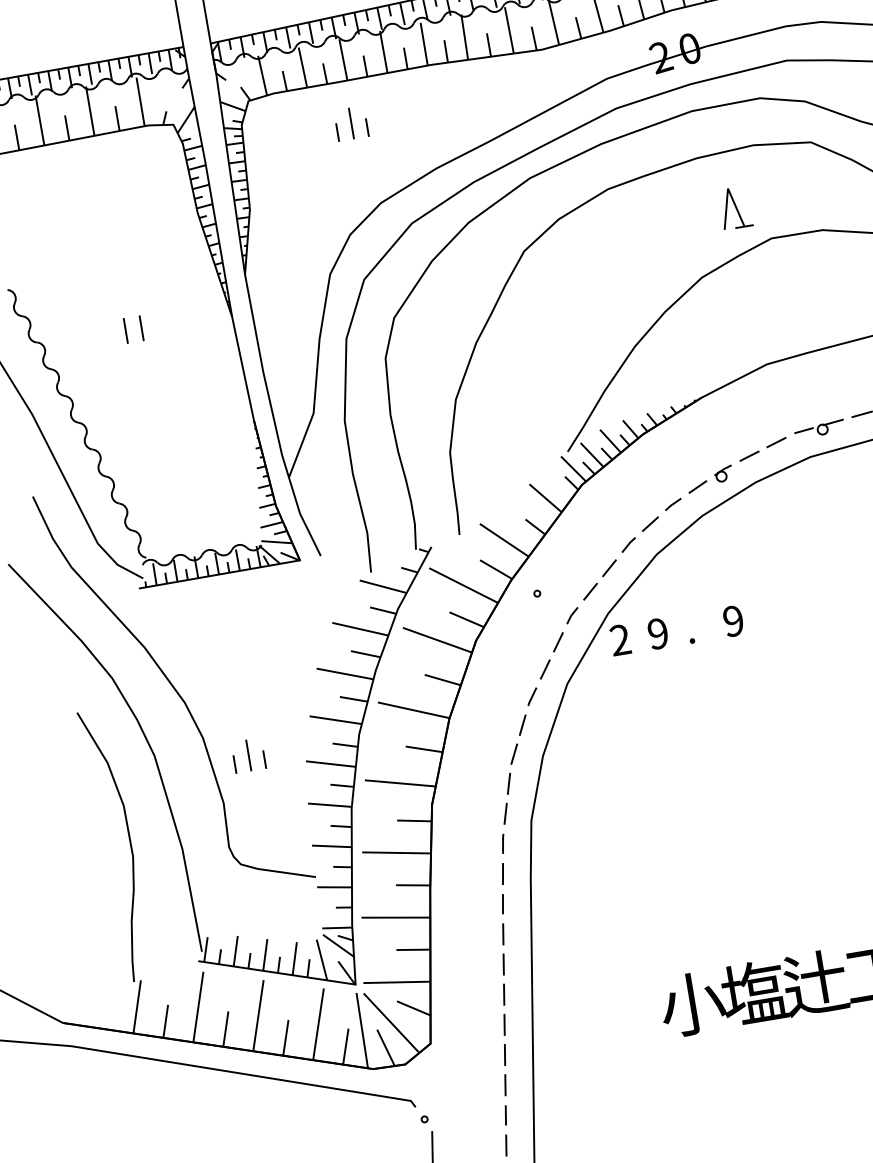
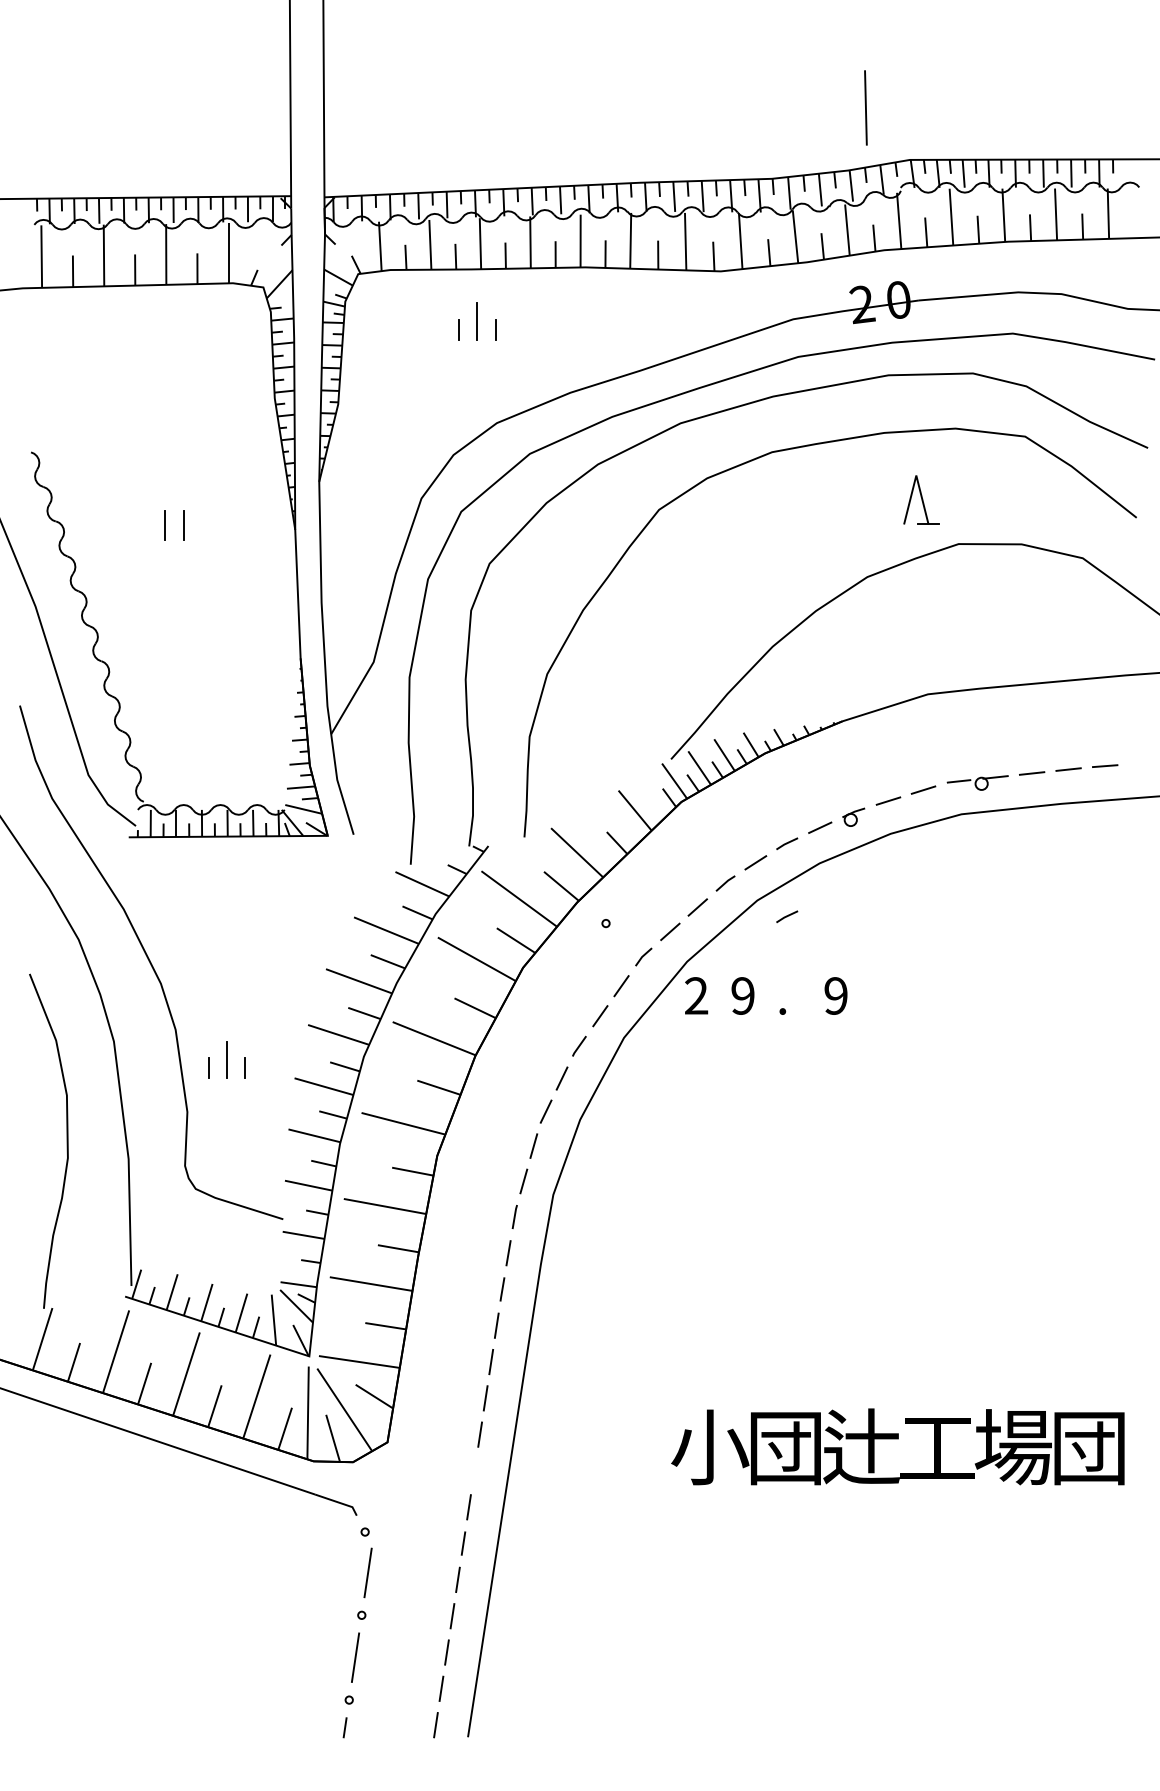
line: (683, 563) -> (787, 916), added
text: (753, 993) -> (785, 1446), 塩 -> 団
line: (504, 1054) -> (474, 1470), removed

